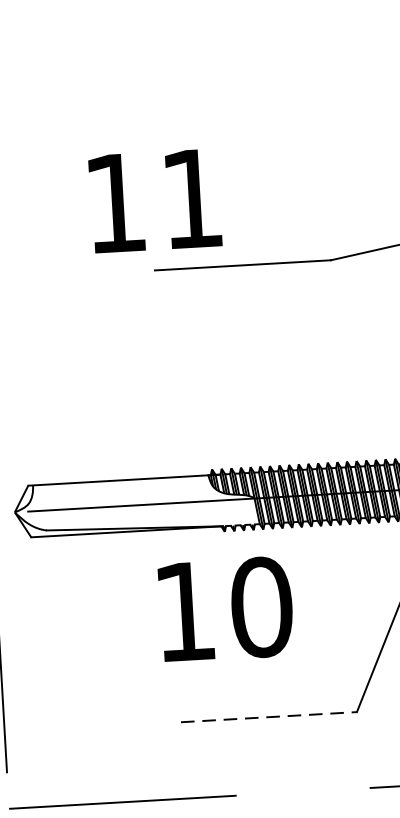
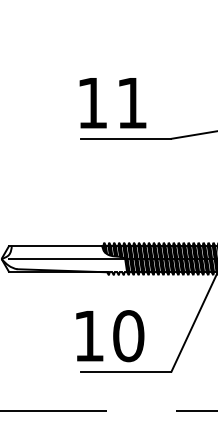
text: (154, 201) -> (112, 103), moved
text: (226, 610) -> (110, 336), moved
line: (269, 716) -> (126, 371), dashed -> solid

